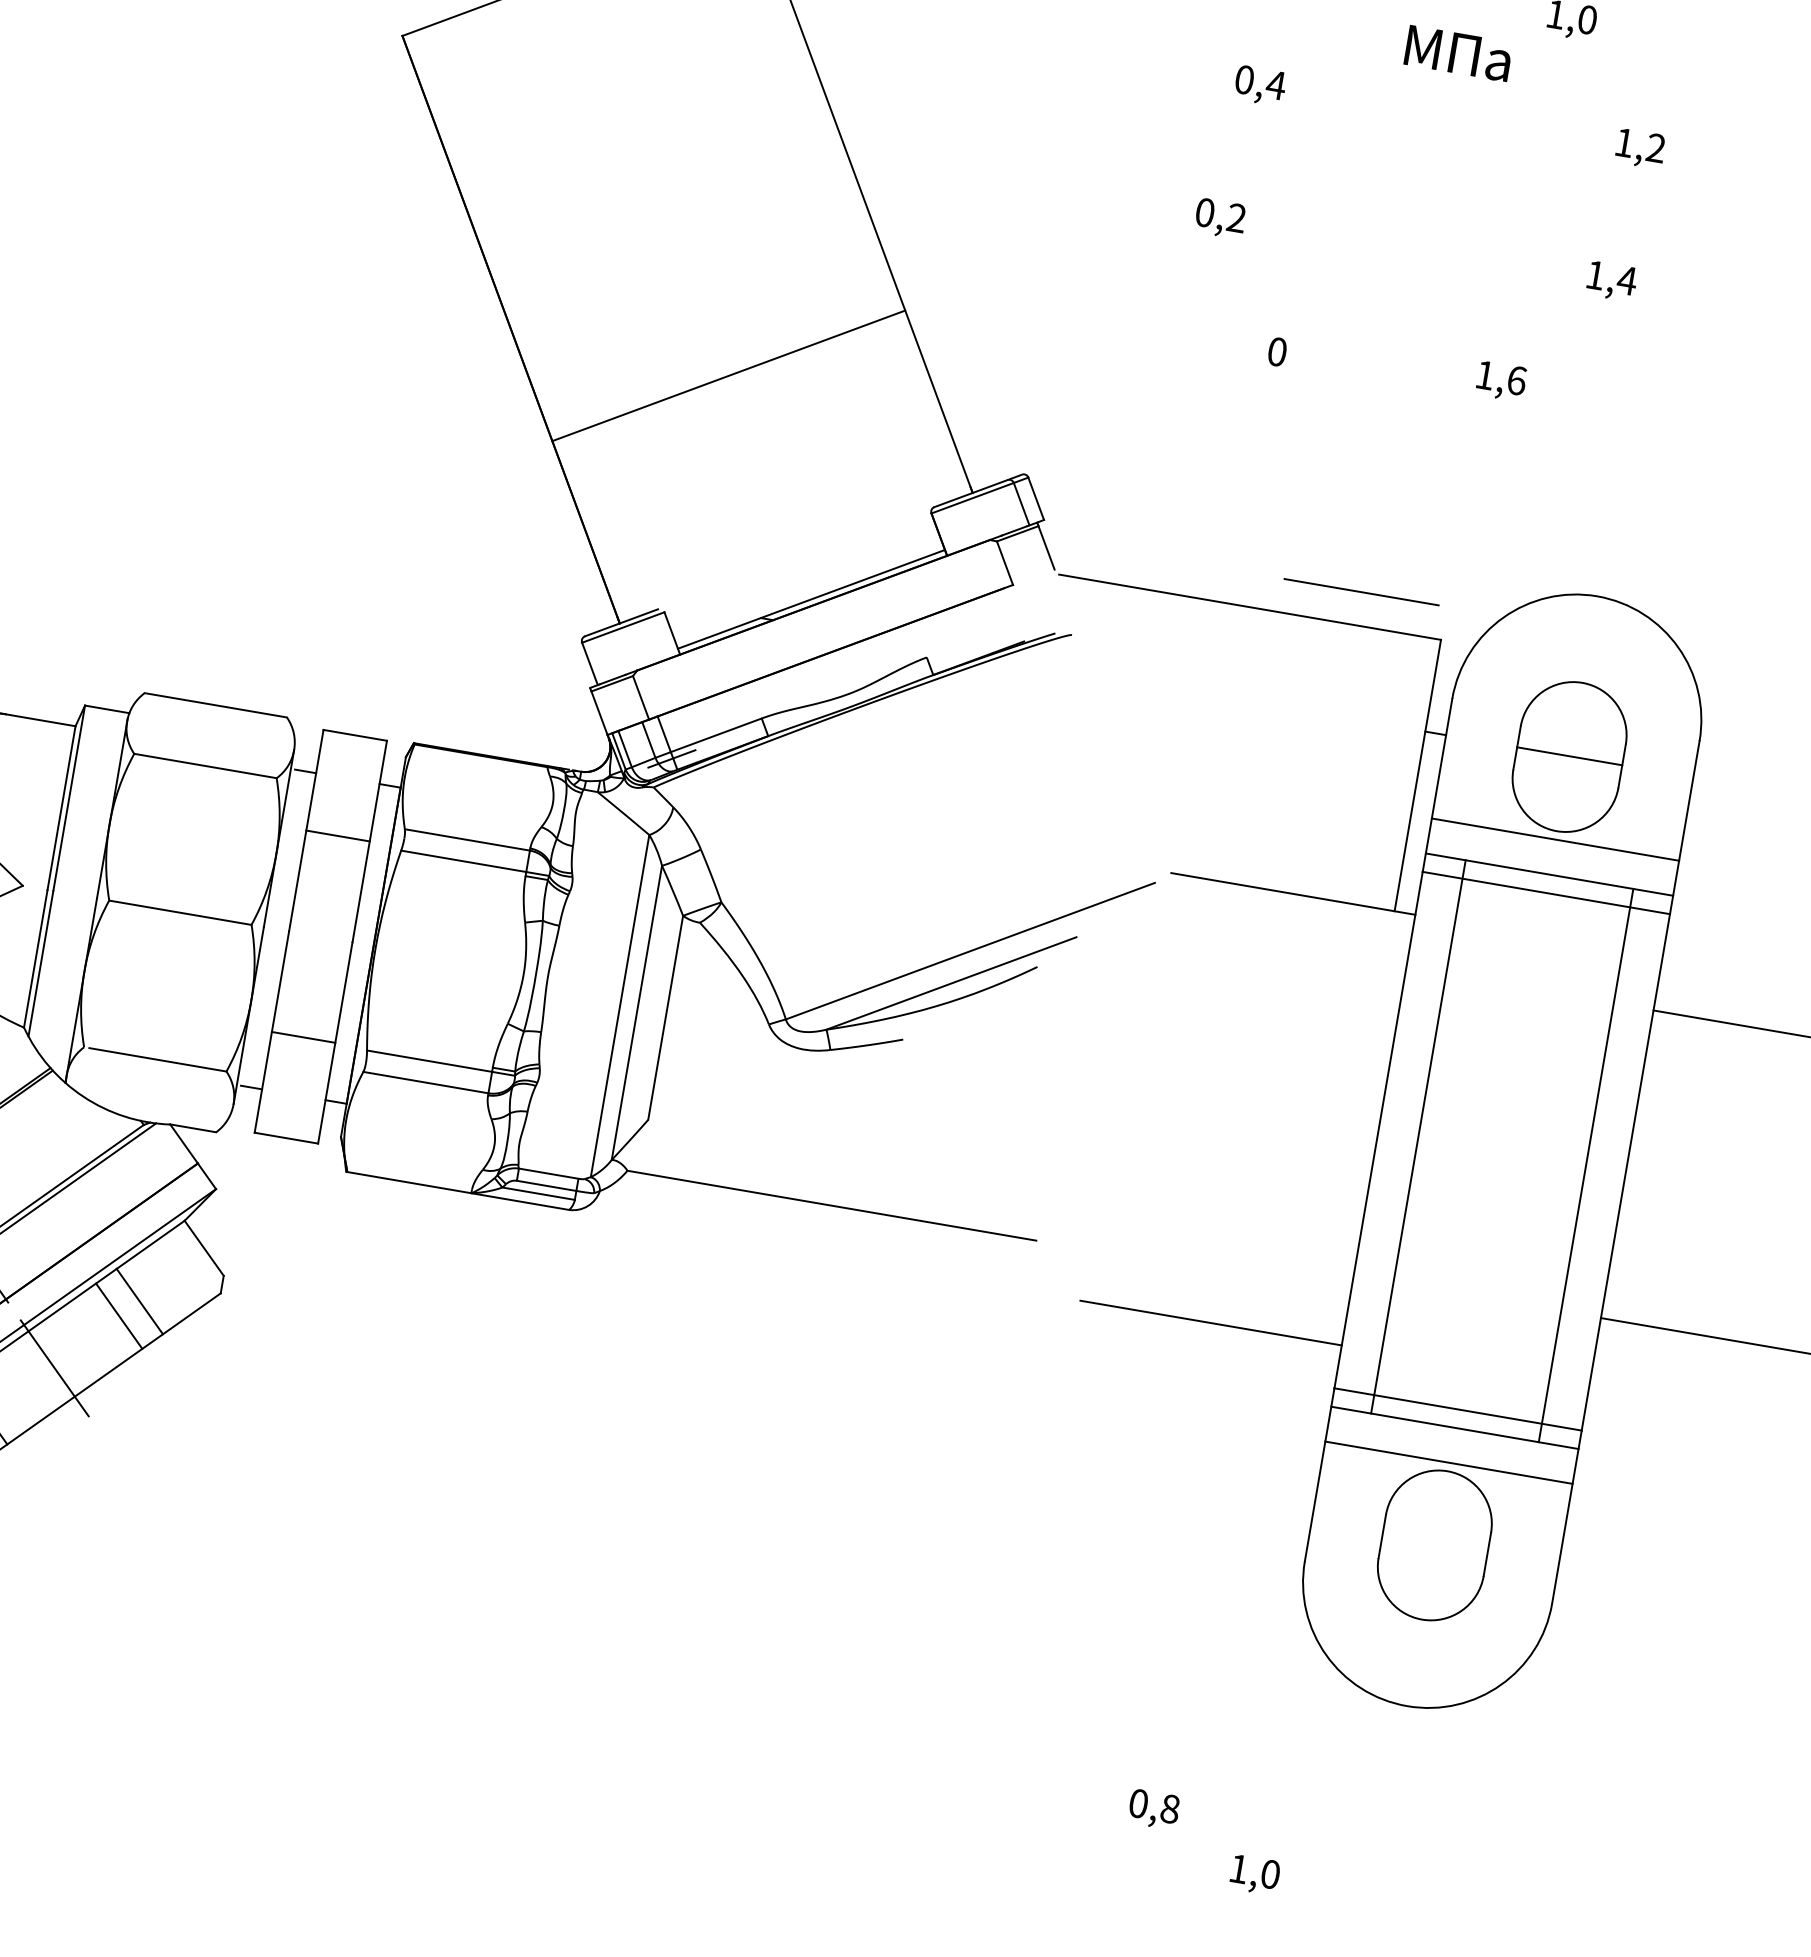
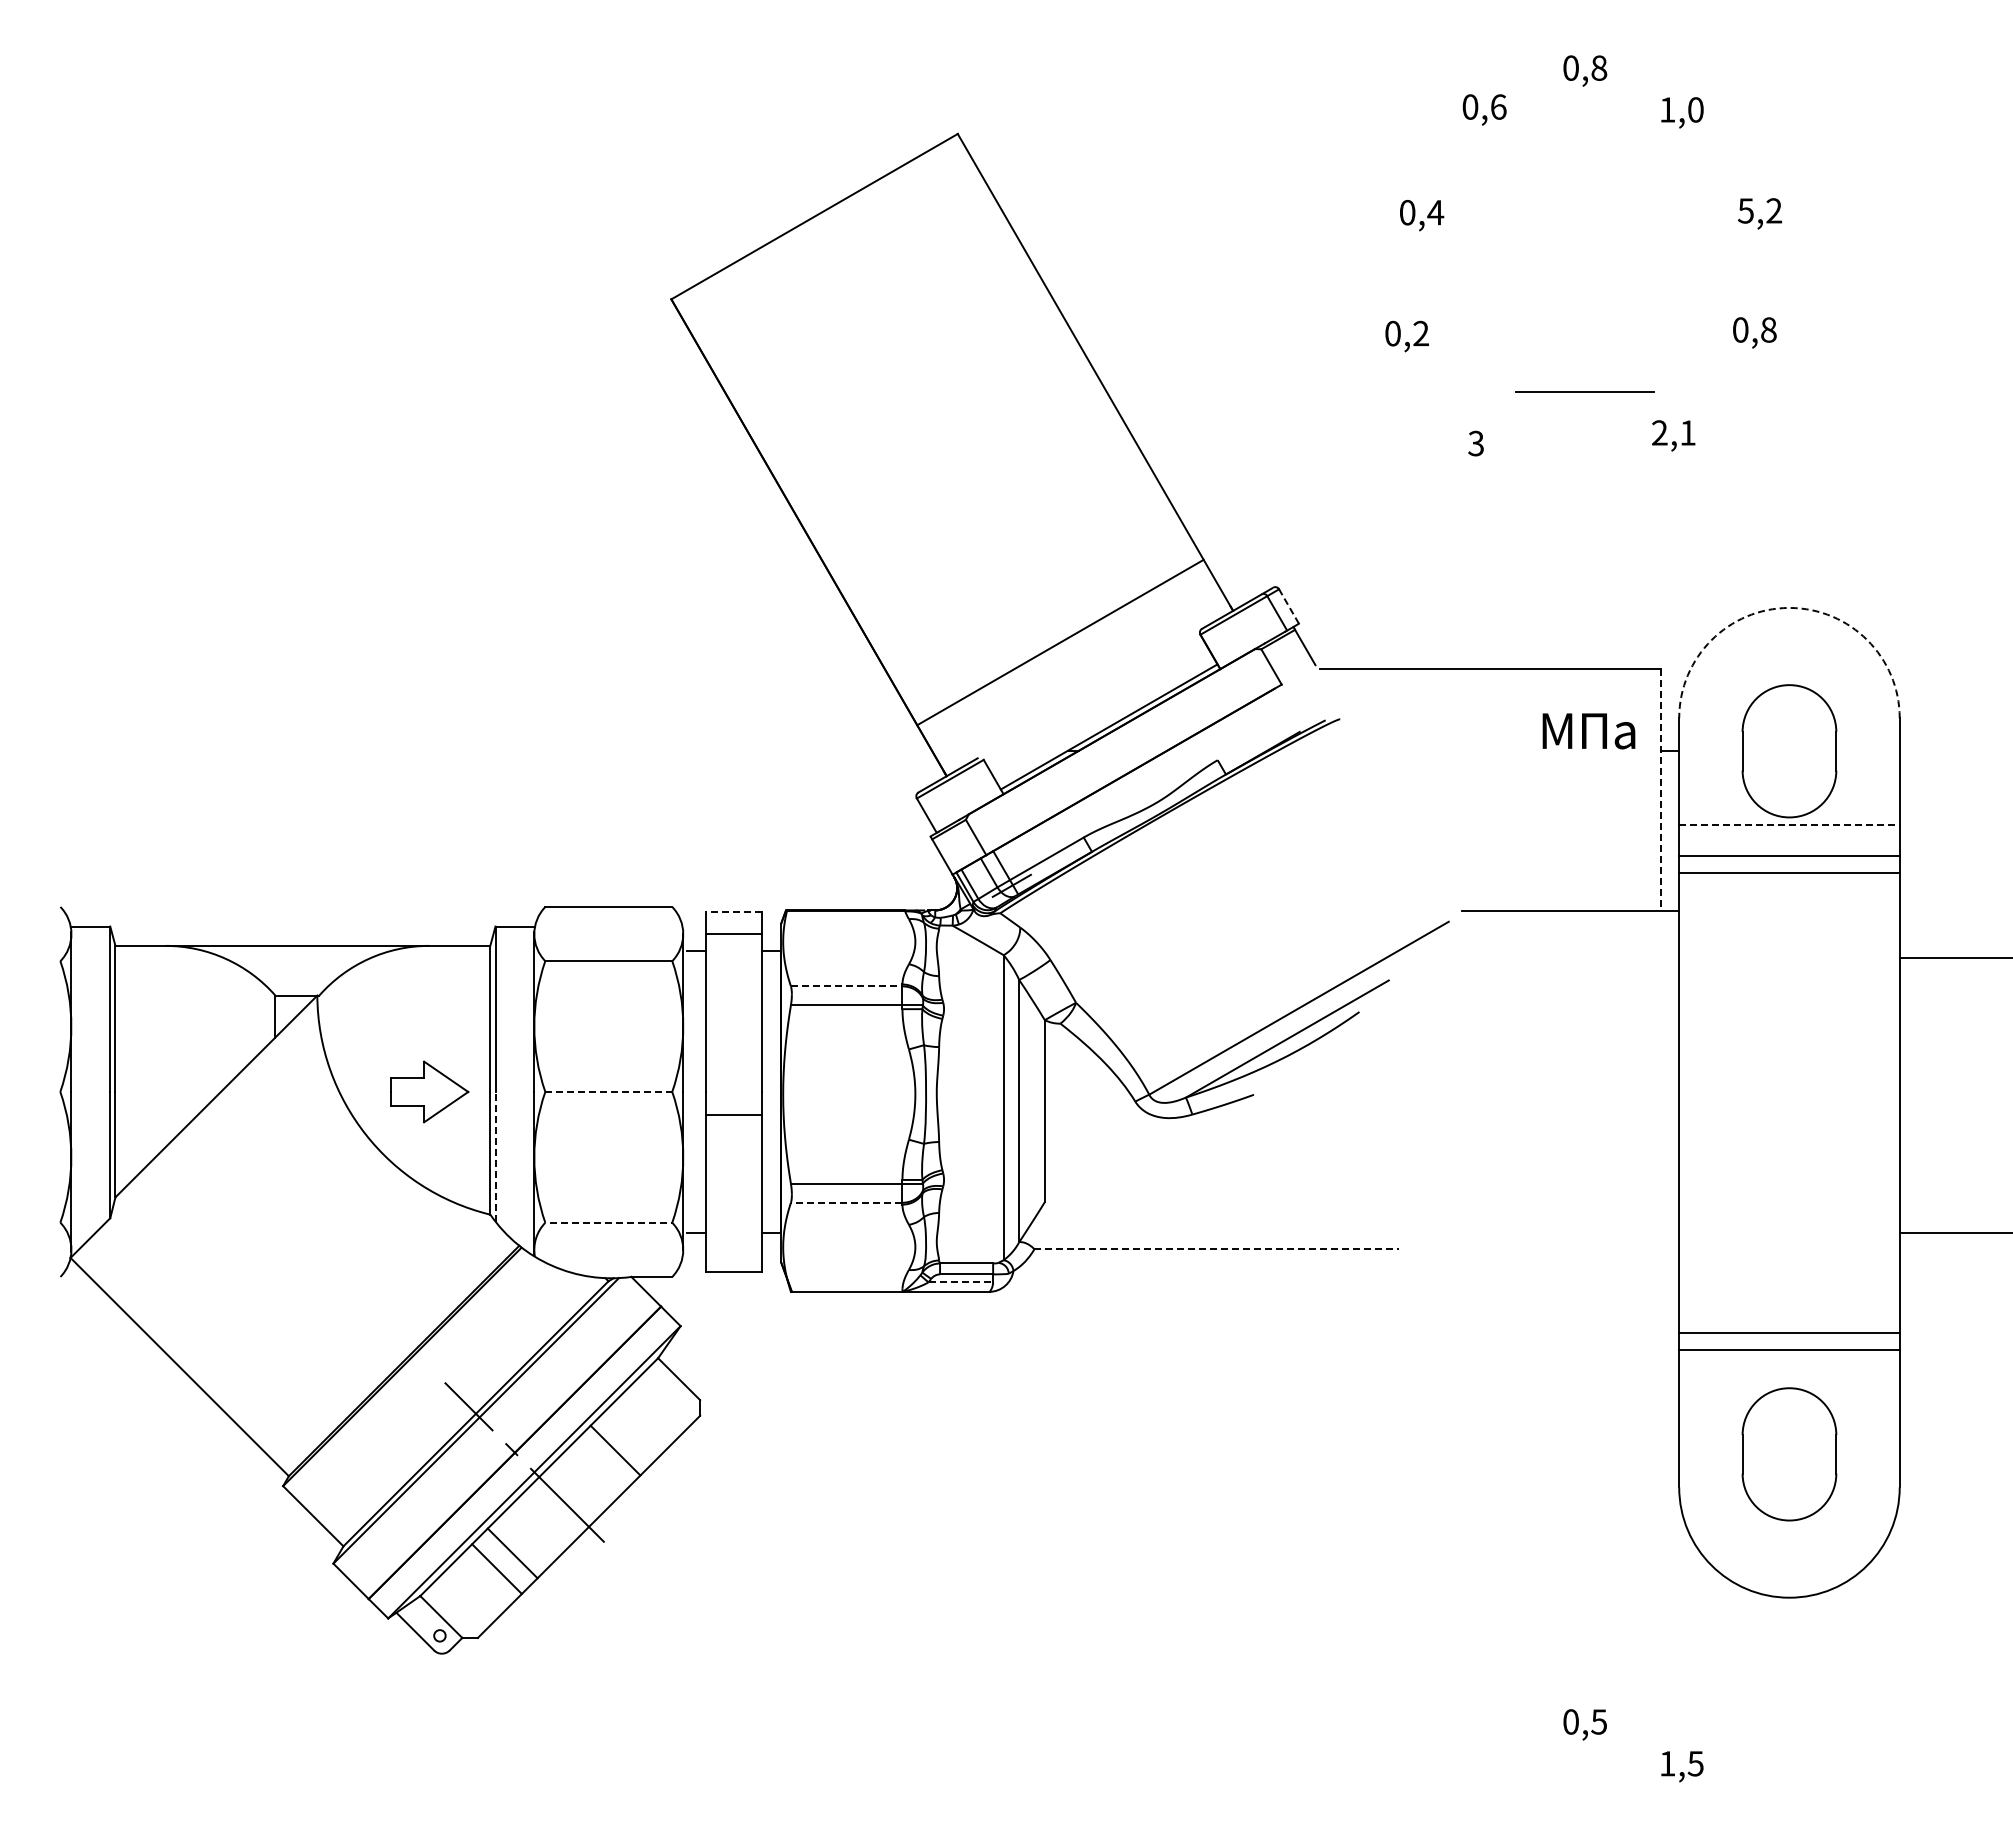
text: (1457, 53) -> (1588, 731), moved
text: (1623, 142) -> (1745, 210), 1,2 -> 5,2
text: (1612, 277) -> (1755, 329), 1,4 -> 0,8
text: (1276, 351) -> (1475, 443), 0 -> 3
line: (728, 375) -> (1060, 642), moved
text: (1501, 377) -> (1674, 432), 1,6 -> 2,1
line: (1036, 498) -> (1289, 606), solid -> dashed
line: (1361, 591) -> (1584, 391), moved
arc: (1597, 595) -> (1789, 607), solid -> dashed
line: (354, 735) -> (733, 912), solid -> dashed
line: (1569, 756) -> (1789, 750), removed
line: (1417, 776) -> (1660, 790), solid -> dashed
line: (337, 836) -> (733, 934), moved
line: (1555, 839) -> (1789, 824), solid -> dashed
line: (467, 840) -> (846, 986), solid -> dashed
line: (181, 912) -> (609, 1091), solid -> dashed
line: (40, 963) -> (495, 1156), solid -> dashed
line: (303, 1037) -> (733, 1114), moved
line: (158, 1059) -> (611, 1222), solid -> dashed
line: (425, 1082) -> (846, 1202), solid -> dashed
line: (1418, 1136) -> (1714, 1102), removed
line: (1586, 1165) -> (1864, 1102), removed
line: (539, 1194) -> (961, 1282), solid -> dashed
line: (832, 1206) -> (1217, 1249), solid -> dashed
line: (140, 1301) -> (631, 1434), removed
line: (1210, 1322) -> (1562, 1294), removed
line: (1449, 1462) -> (1789, 1380), removed
text: (1170, 1808) -> (1599, 1721), 0,8 -> 0,5
text: (1270, 1874) -> (1695, 1763), 1,0 -> 1,5

